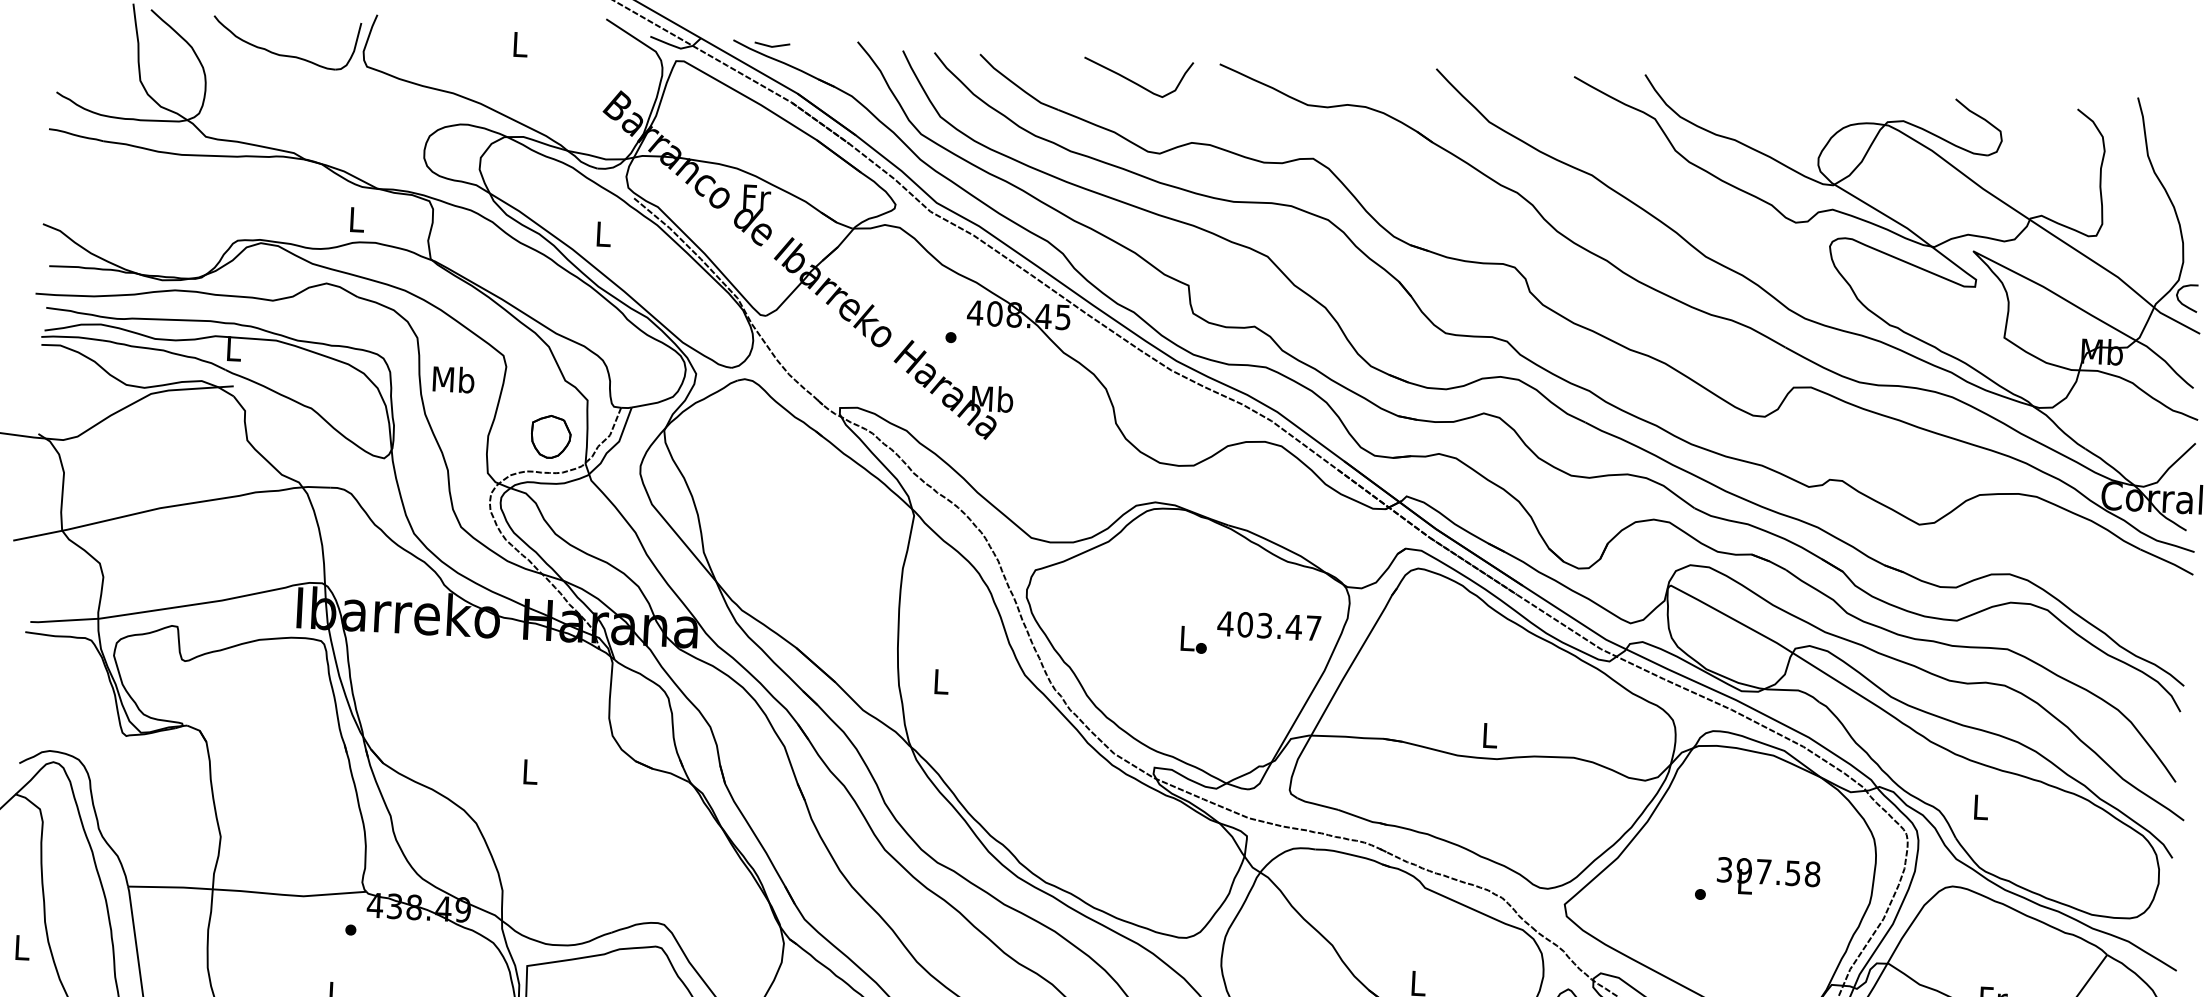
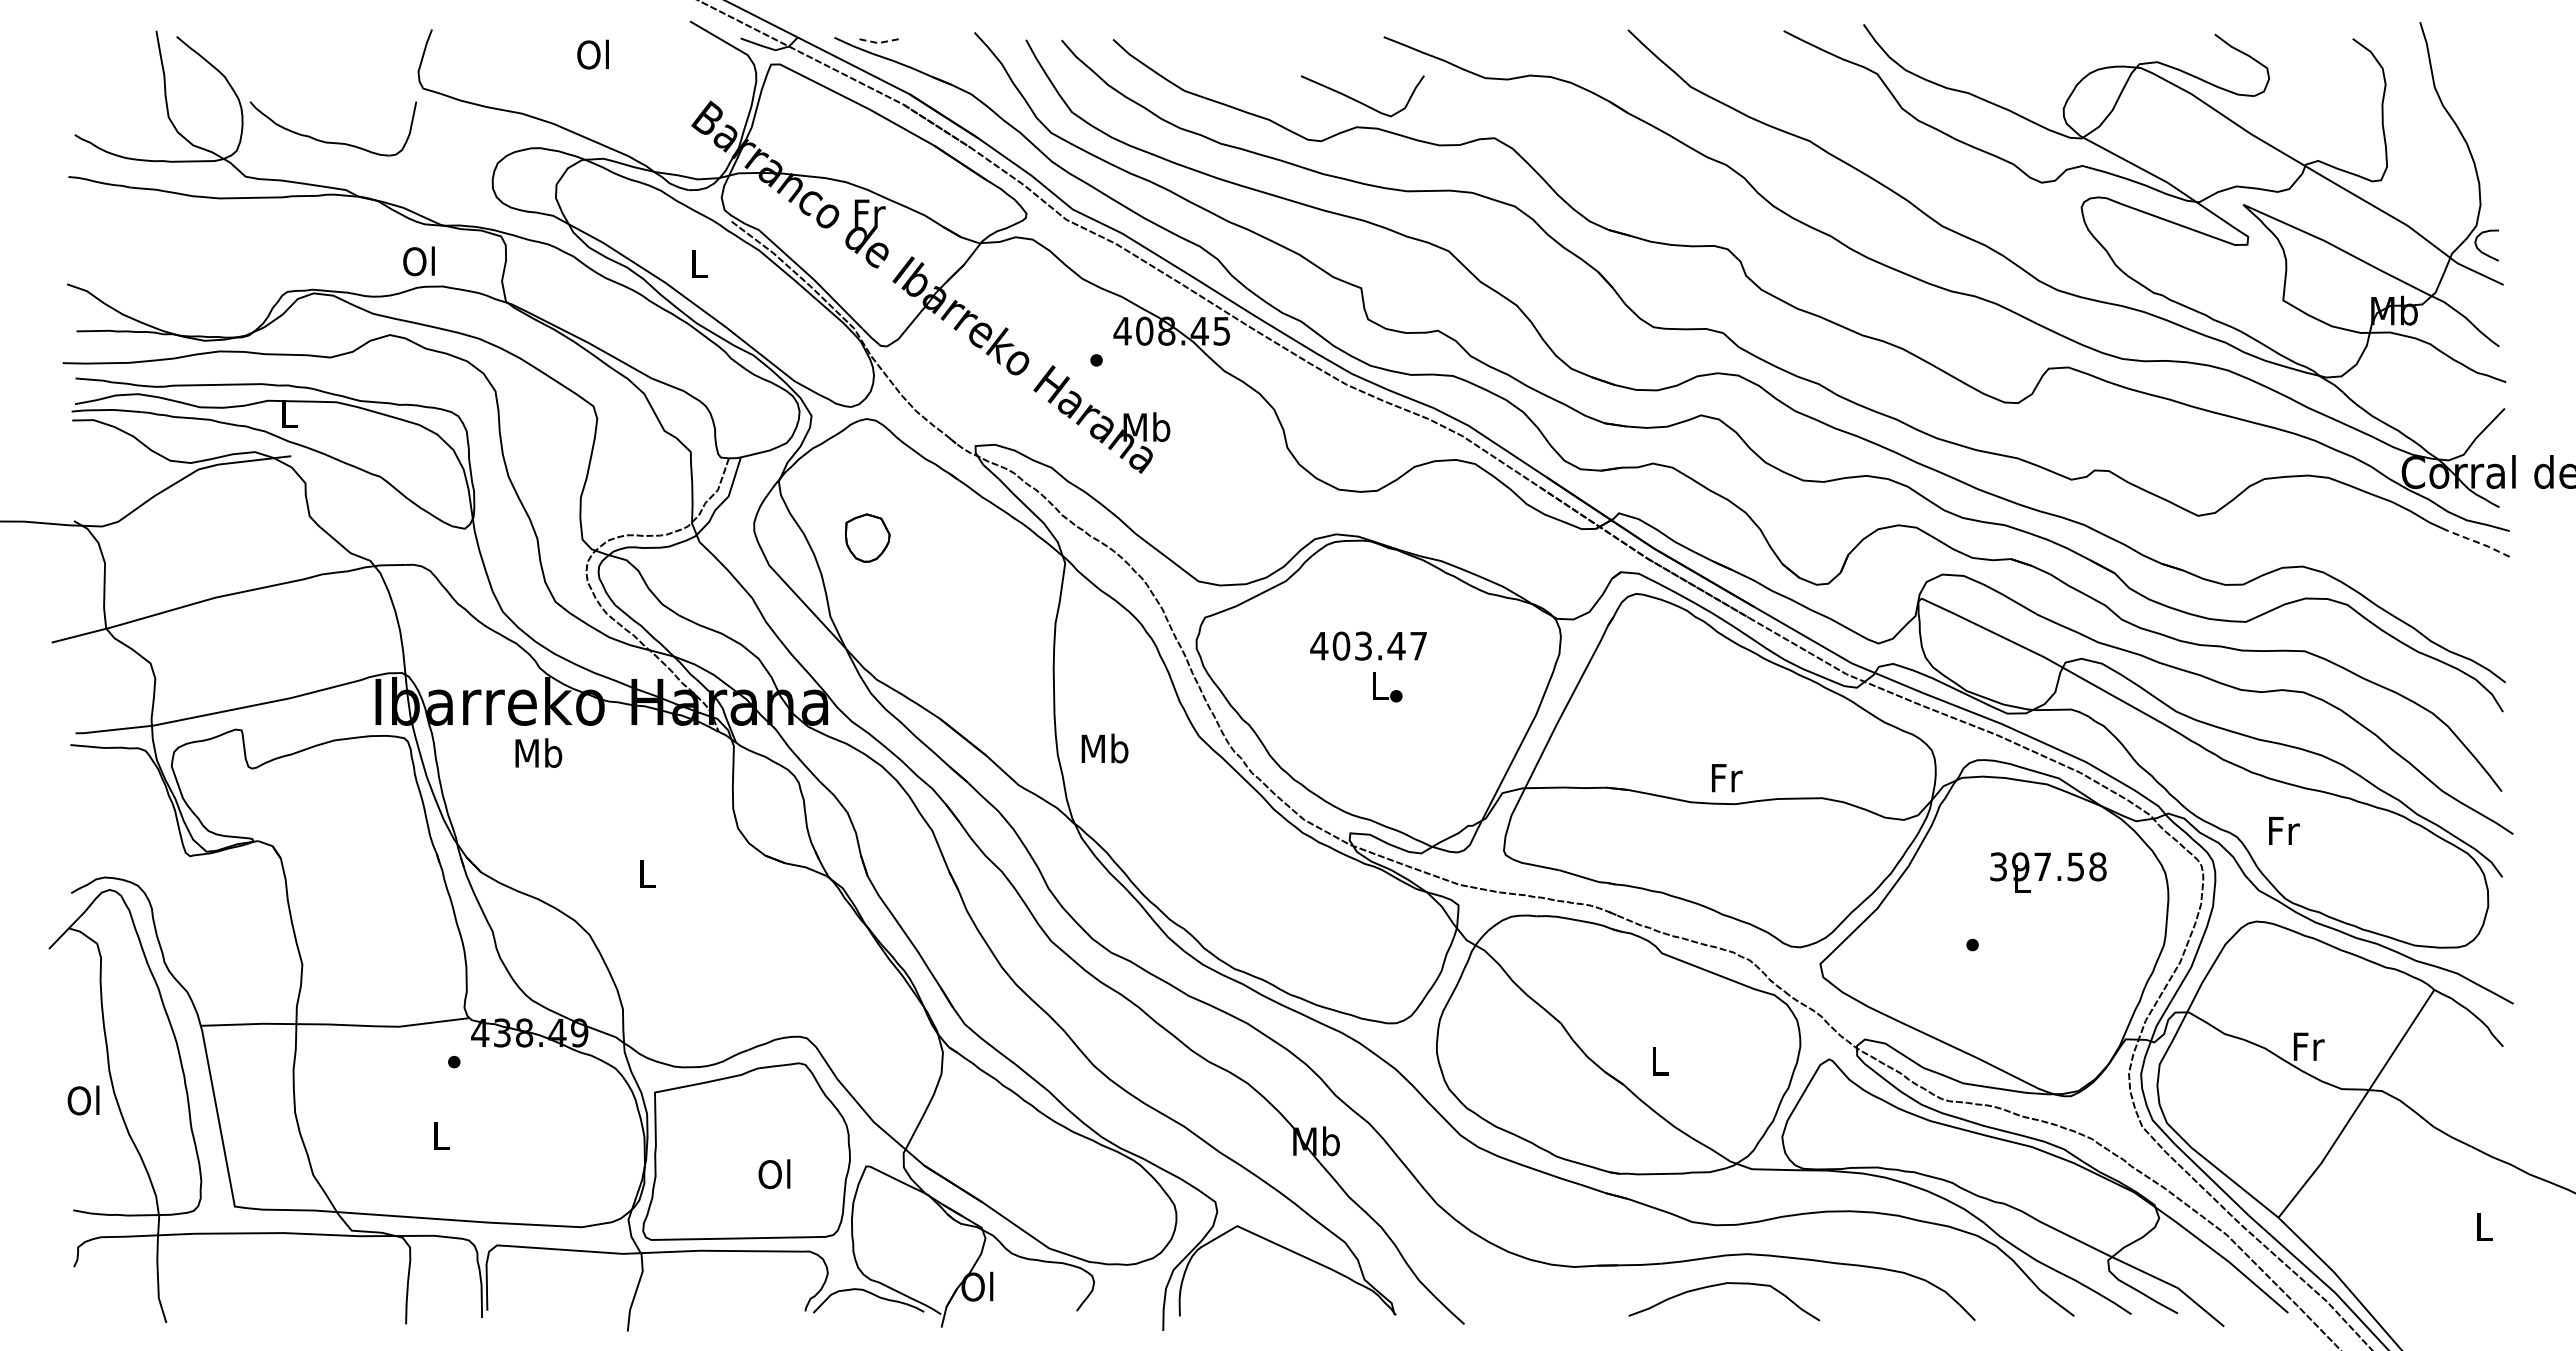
text: (518, 44) -> (592, 54), L -> Ol
line: (772, 47) -> (878, 43), solid -> dashed
part: (282, 54) -> (329, 141), moved
curve: (1136, 82) -> (1360, 101), moved
text: (355, 219) -> (418, 261), L -> Ol
text: (453, 379) -> (538, 752), moved
part: (550, 436) -> (867, 537), moved
line: (2167, 561) -> (2479, 543), solid -> dashed
text: (1269, 625) -> (1368, 645), moved
text: (940, 681) -> (1104, 748), L -> Mb
text: (1490, 736) -> (1727, 778), L -> Fr
text: (1981, 807) -> (2284, 830), L -> Fr
text: (1768, 877) -> (2048, 872), moved
text: (20, 947) -> (83, 1100), L -> Ol

